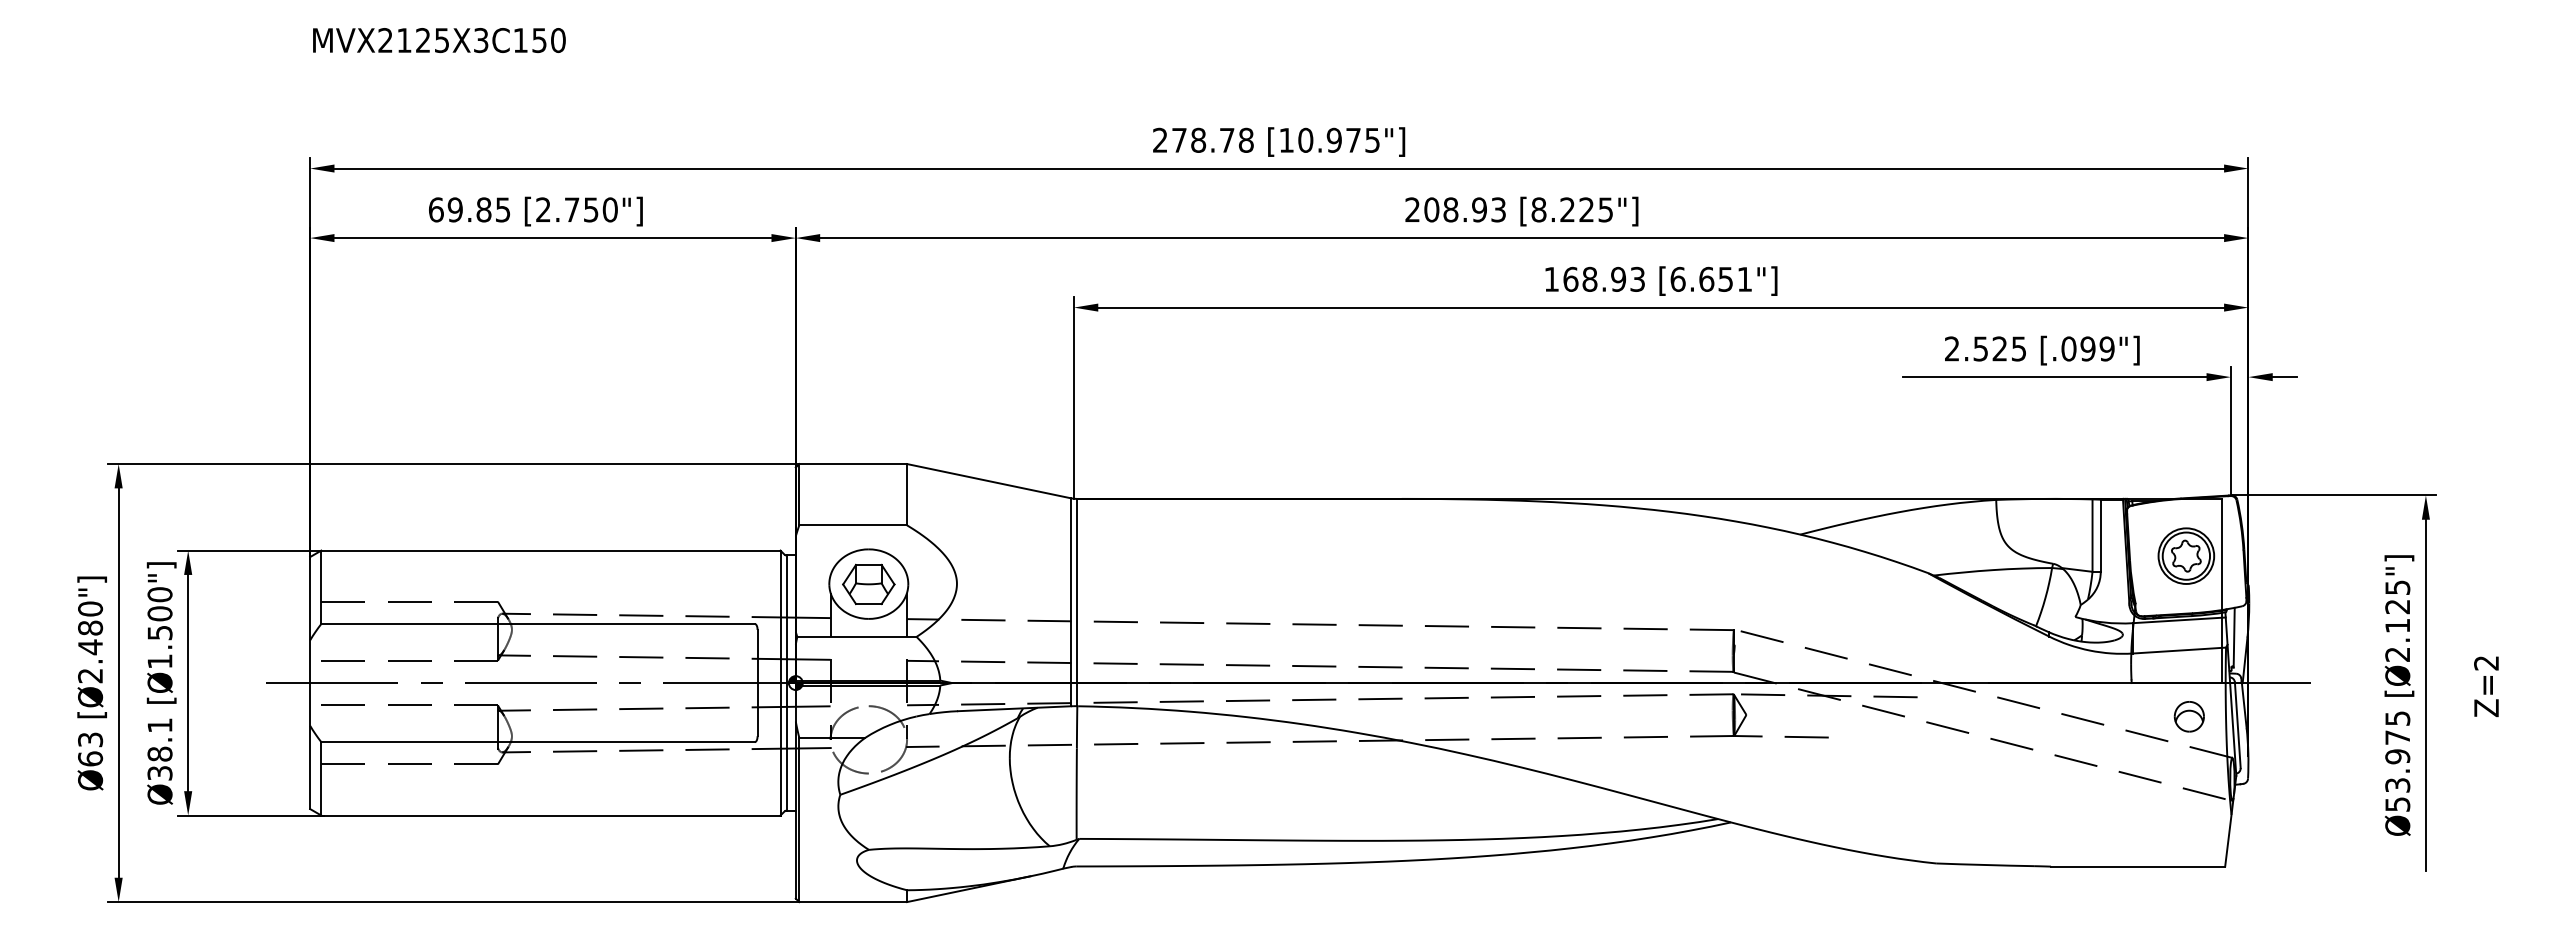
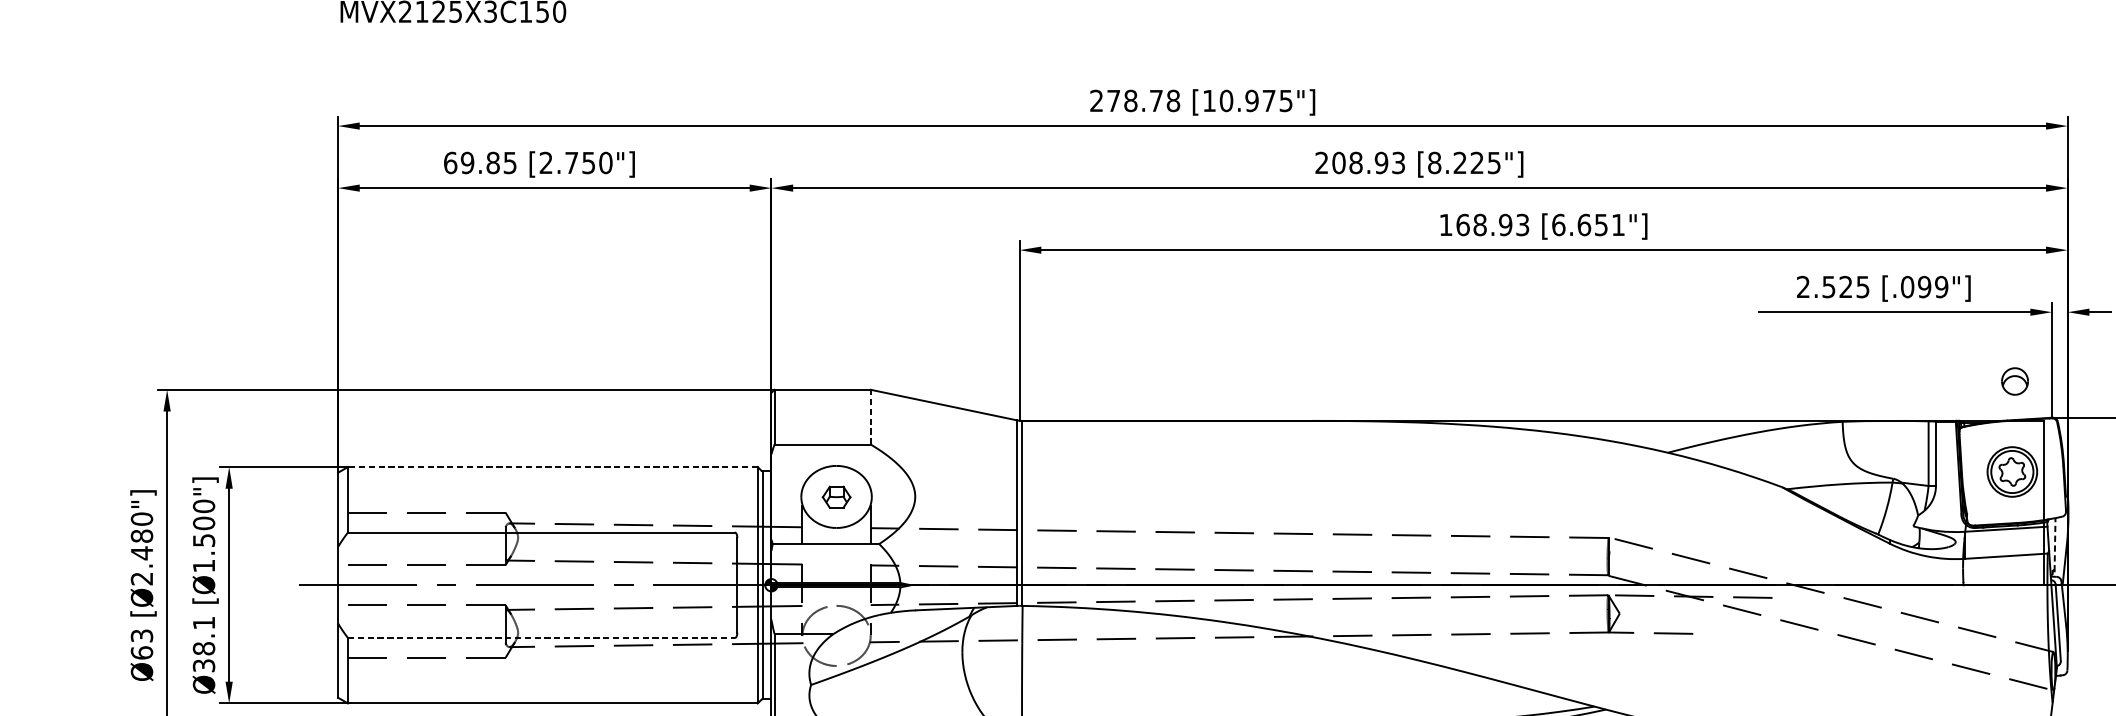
line: (907, 494) -> (871, 416), solid -> dashed
line: (550, 550) -> (552, 466), solid -> dashed
part: (868, 584) -> (836, 497), size x0.6
line: (2234, 637) -> (2055, 544), solid -> dashed
part: (2188, 716) -> (2014, 381), moved
line: (538, 742) -> (541, 638), solid -> dashed

